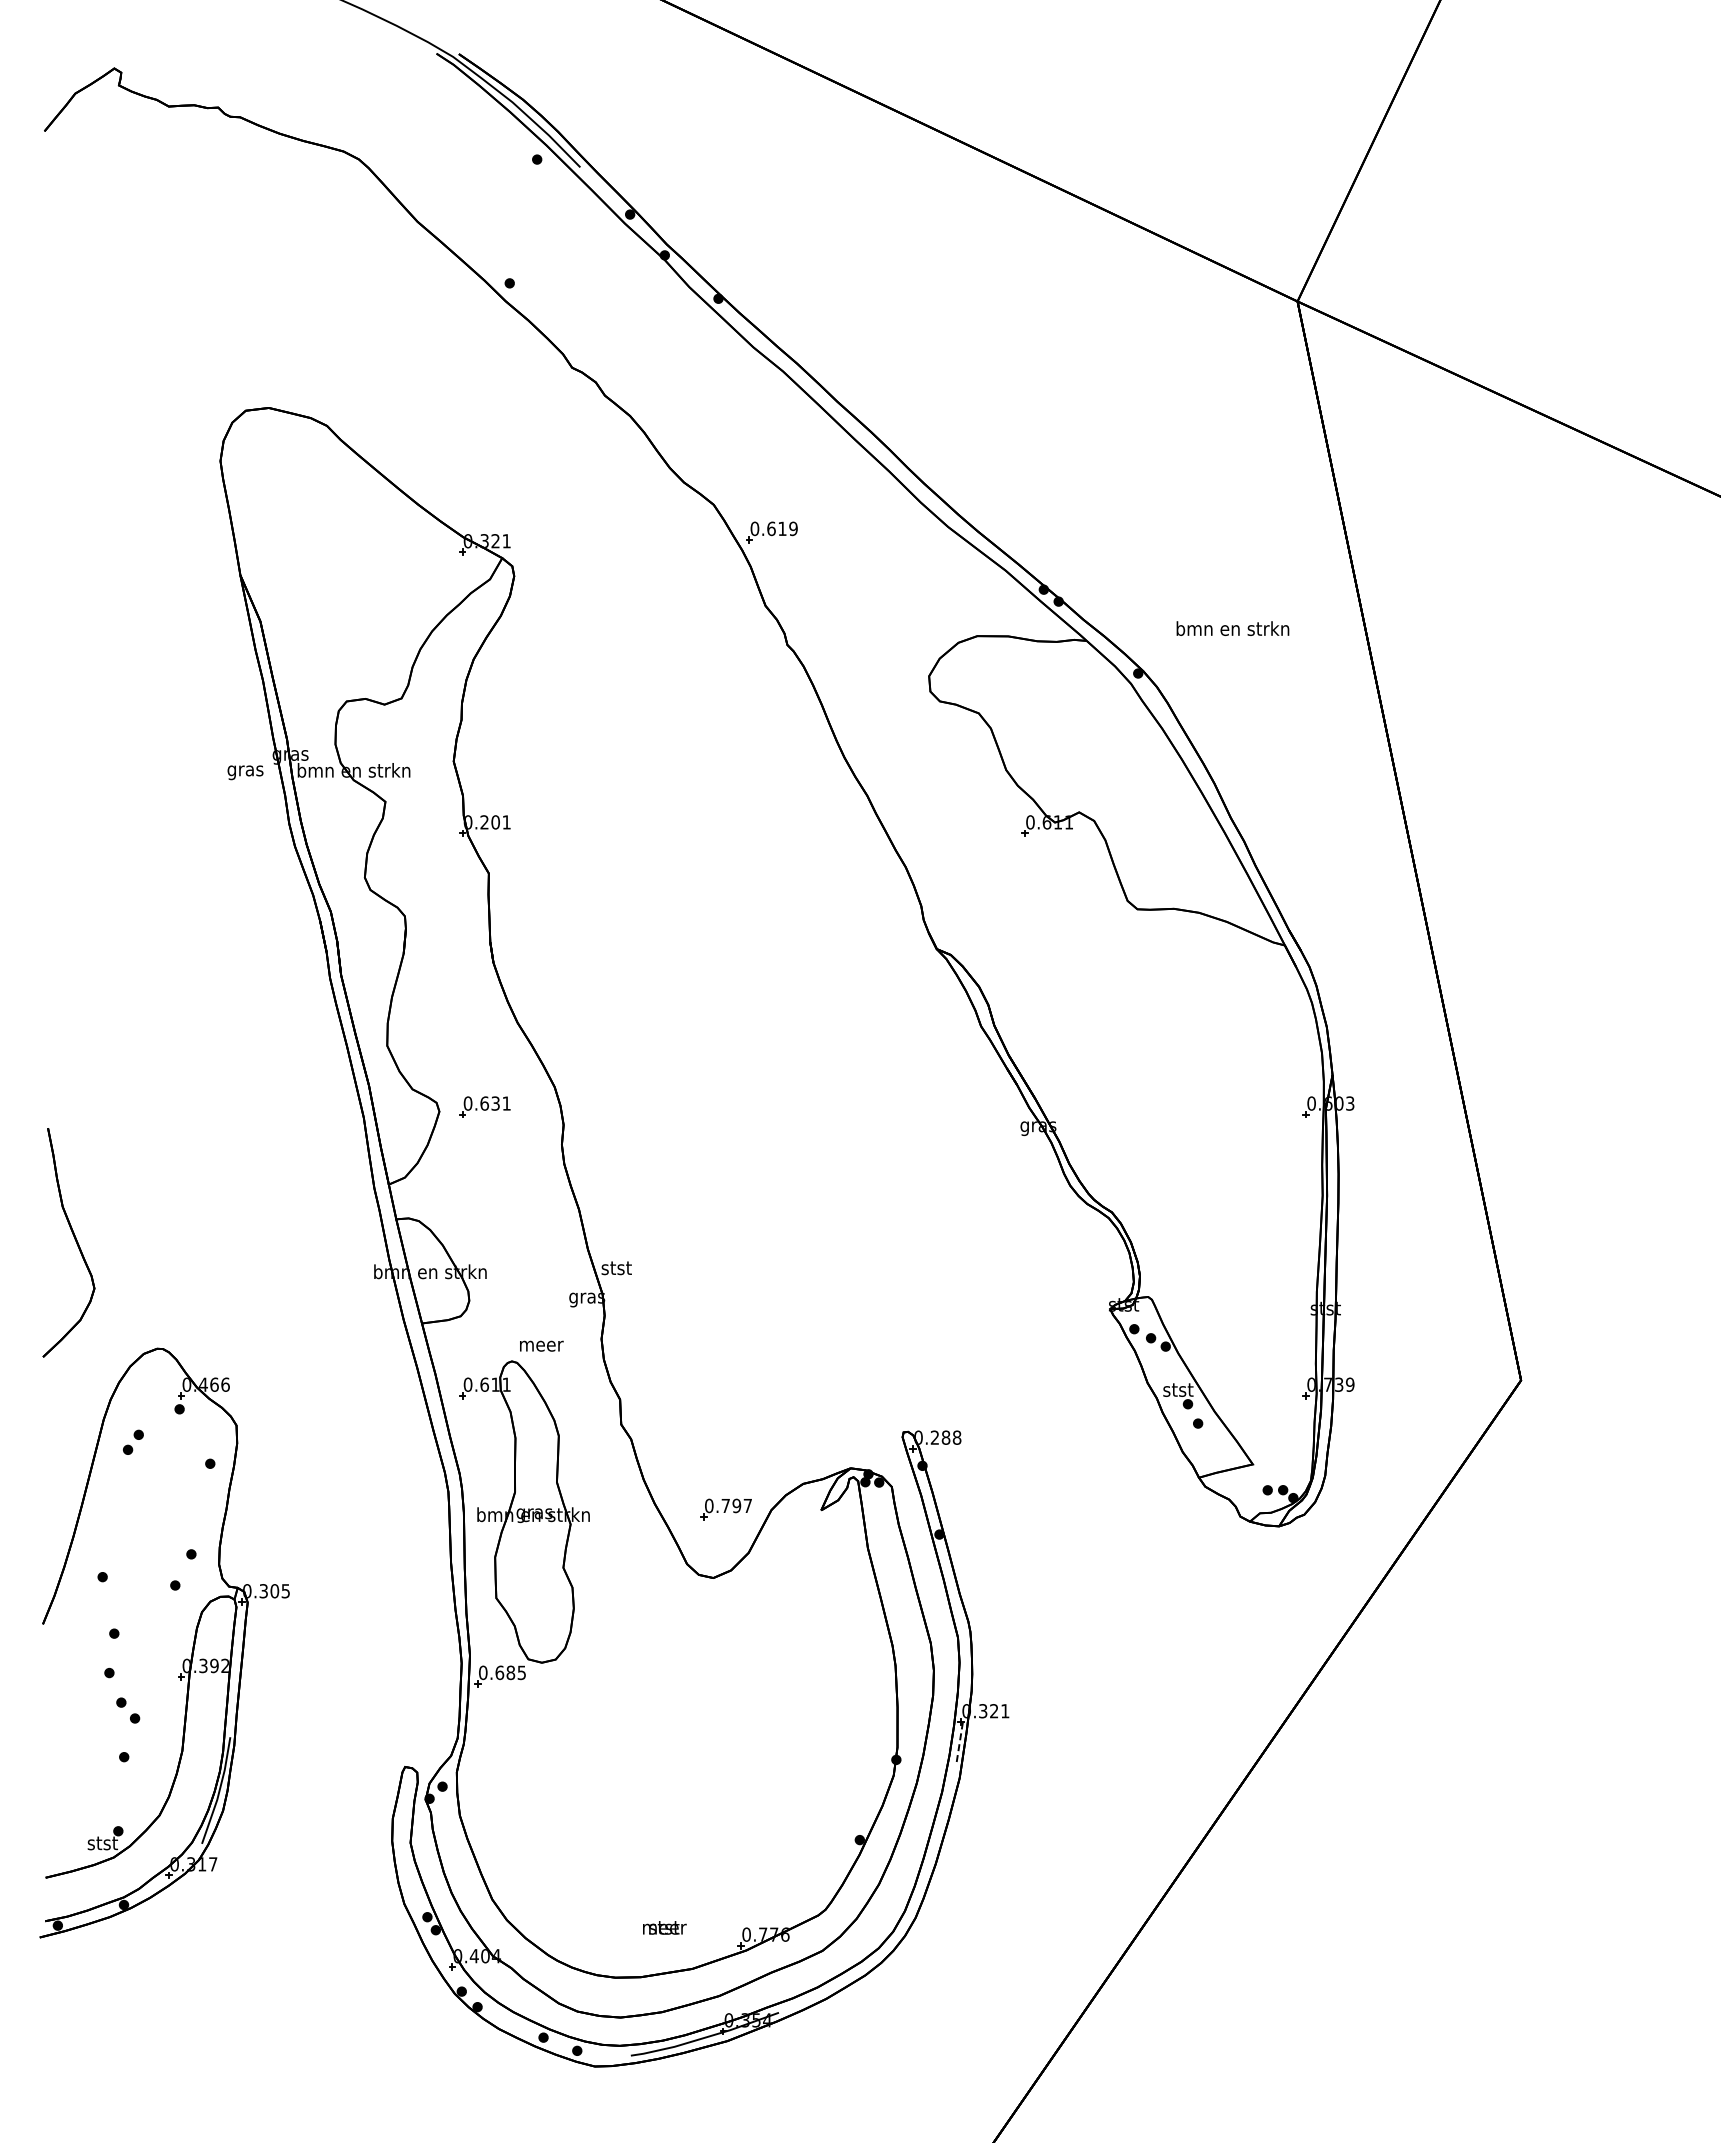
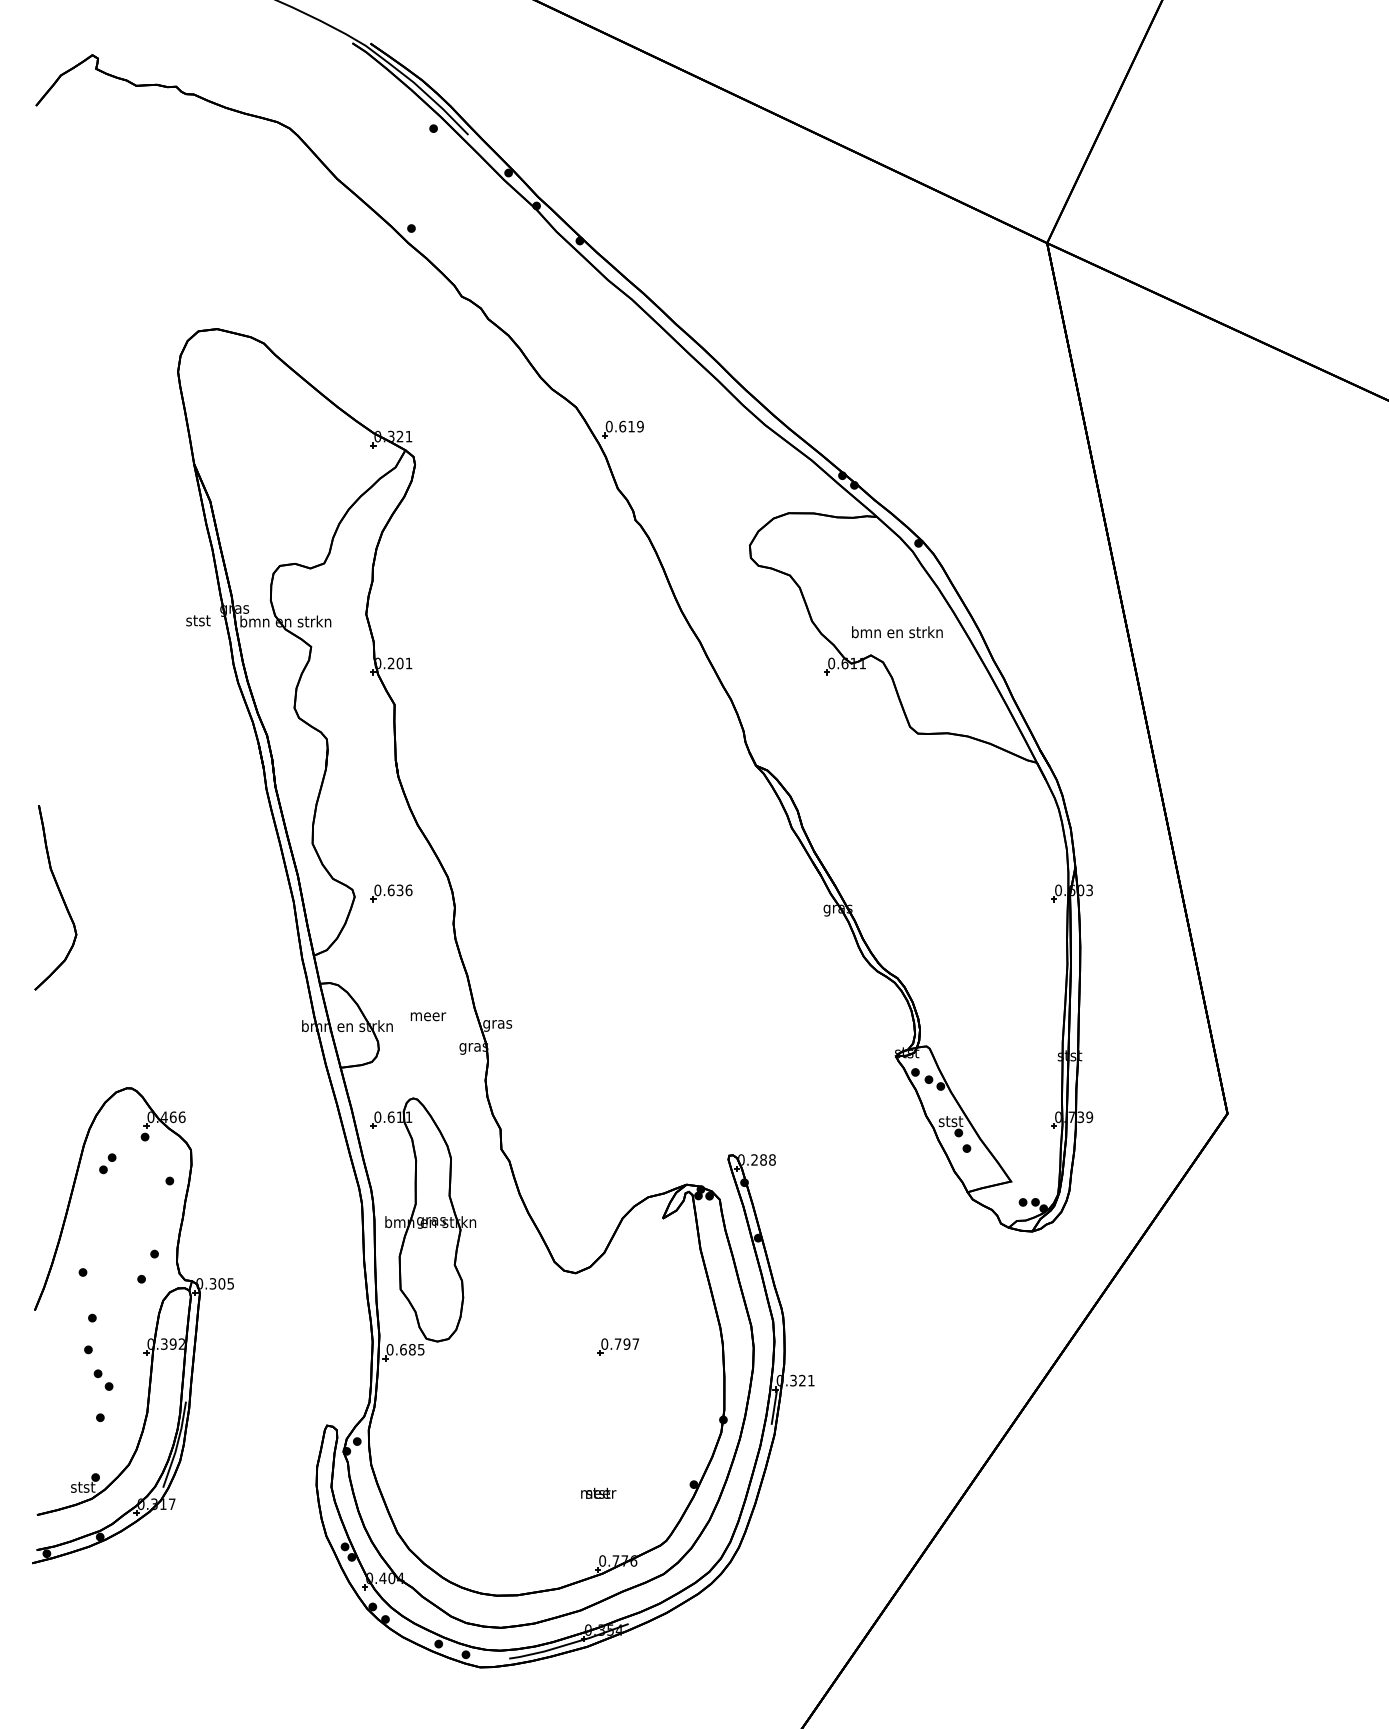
text: (1232, 628) -> (897, 632), moved
text: (245, 771) -> (198, 622), gras -> stst
text: (506, 1103) -> (408, 890), 0.631 -> 0.636
part: (74, 1239) -> (60, 895), moved
text: (616, 1269) -> (497, 1024), stst -> gras
text: (541, 1345) -> (428, 1016), moved
part: (725, 1509) -> (617, 1347), moved
line: (959, 1744) -> (774, 1407), dashed -> solid
text: (664, 1927) -> (598, 1493), moved

